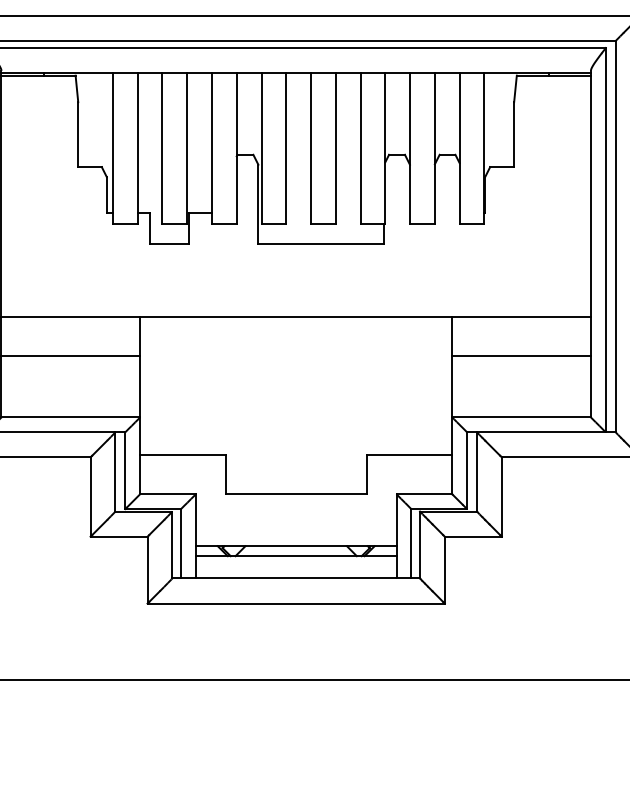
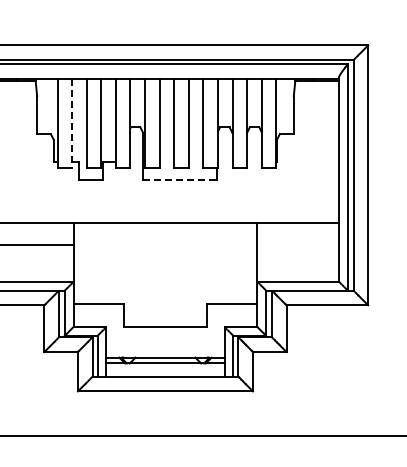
line: (138, 148) -> (72, 123), solid -> dashed
line: (321, 243) -> (180, 179), solid -> dashed
line: (522, 355) -> (298, 245), removed

